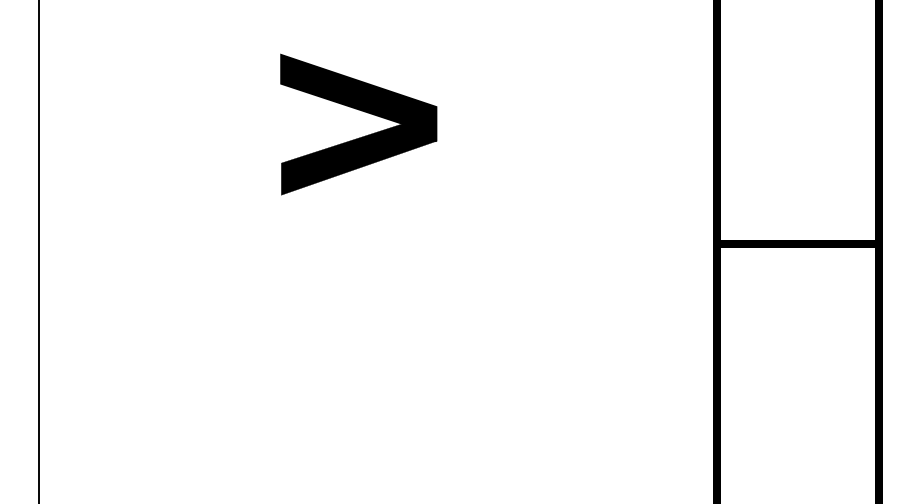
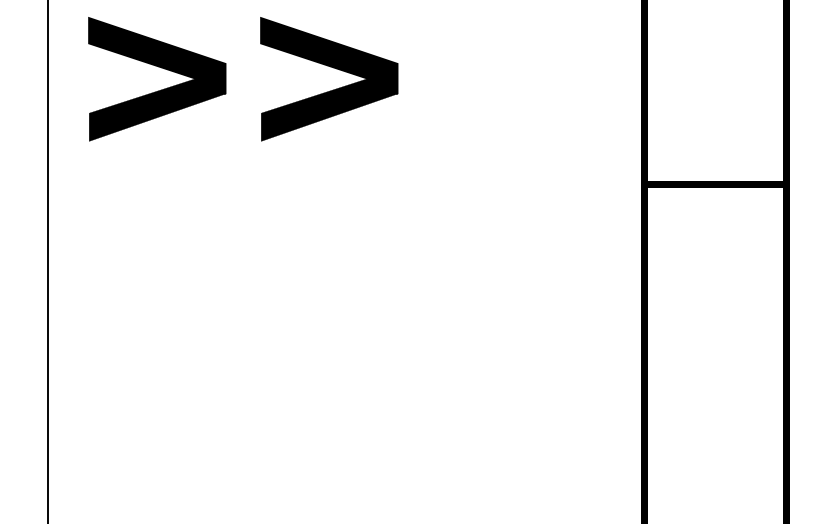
part: (167, 136) -> (161, 89), added

